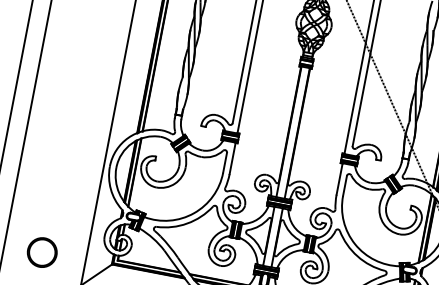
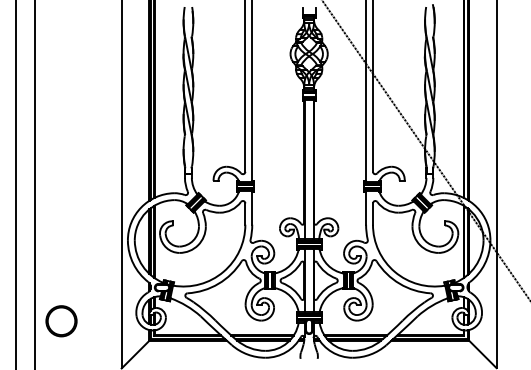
circle: (42, 252) -> (61, 321), moved

